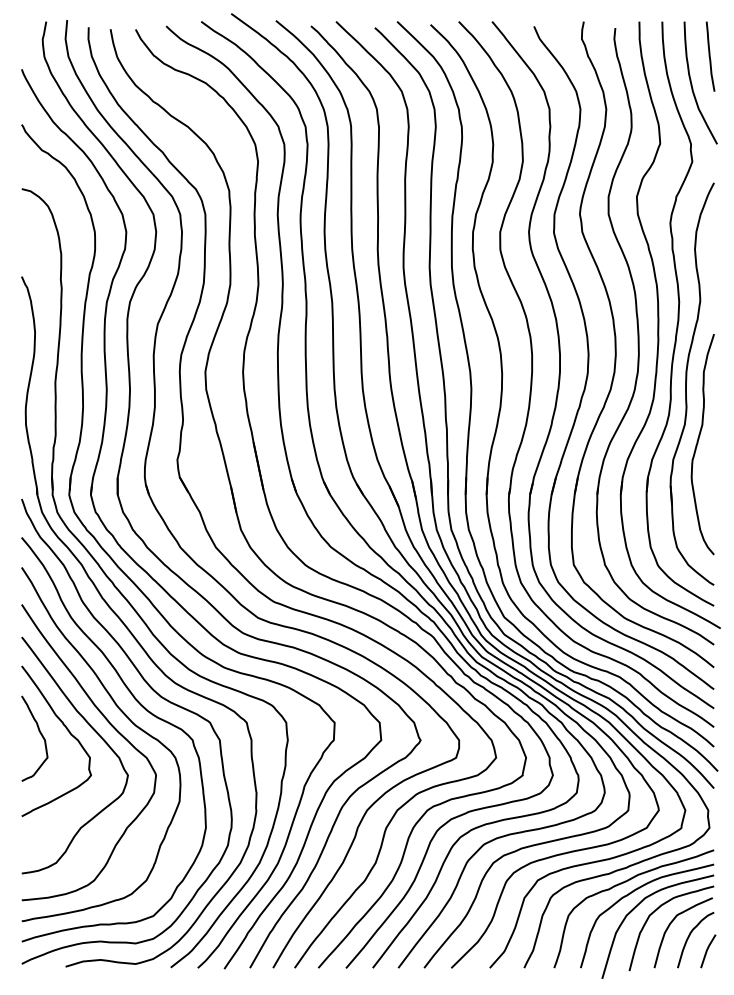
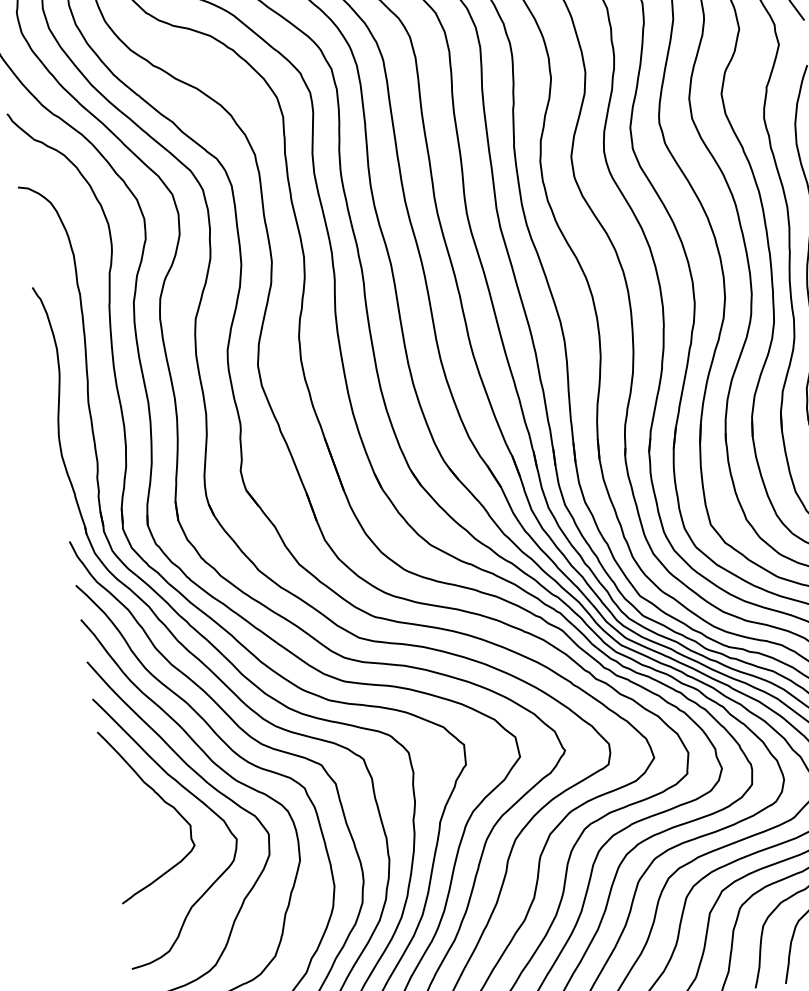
curve: (40, 734) -> (130, 807), removed

